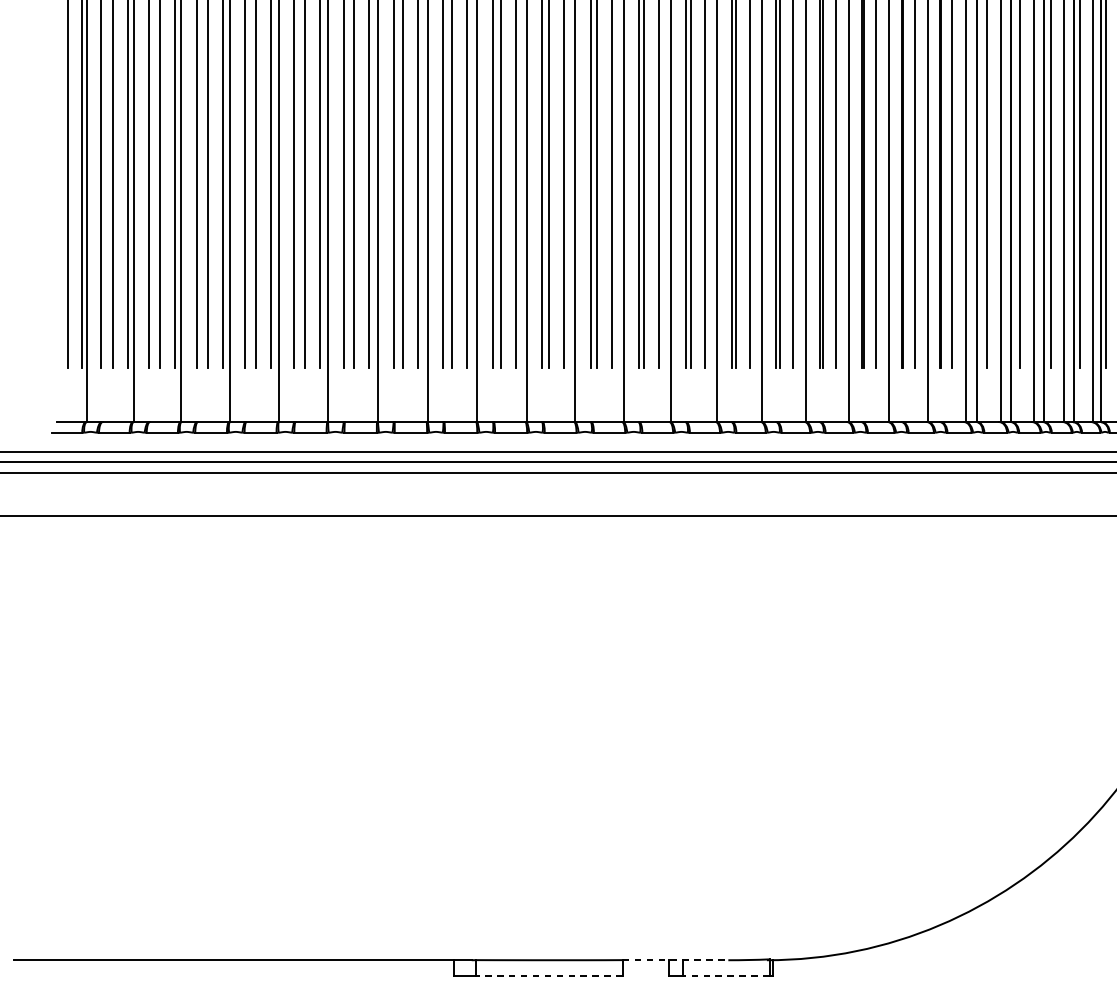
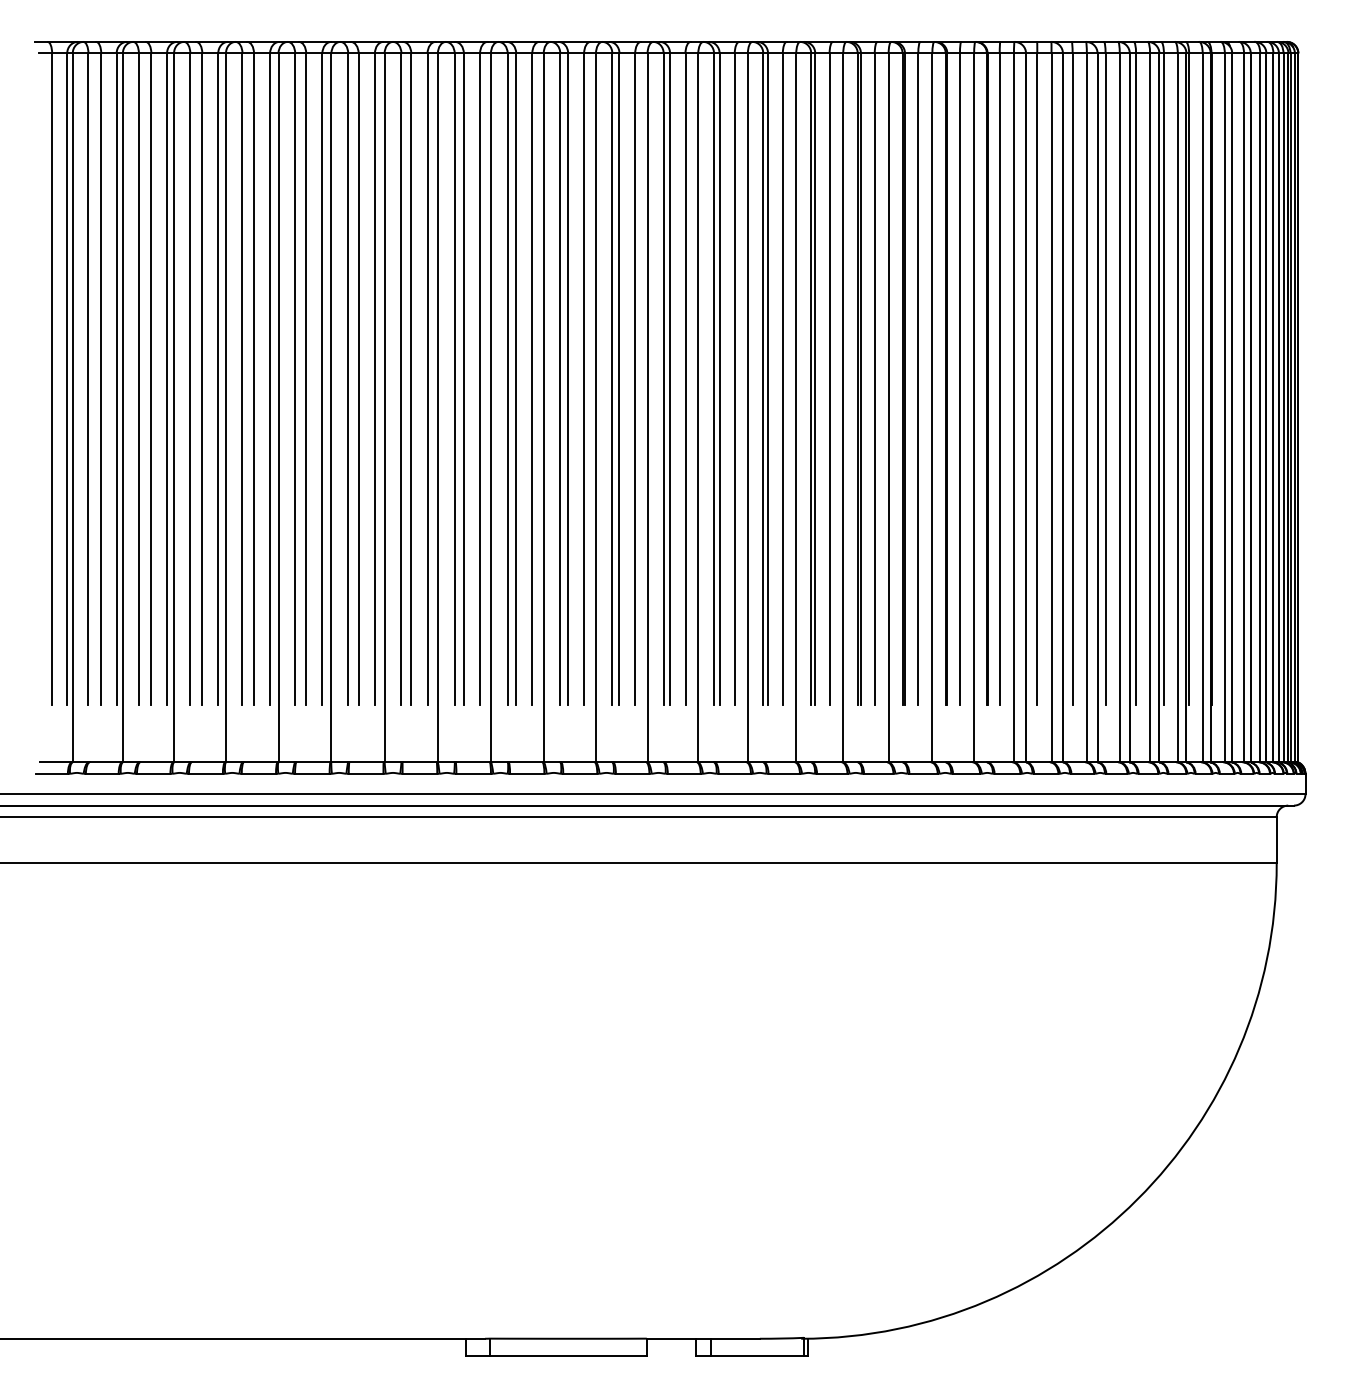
line: (675, 959) -> (703, 1338), dashed -> solid
line: (548, 976) -> (567, 1356), dashed -> solid
line: (726, 976) -> (757, 1356), dashed -> solid

